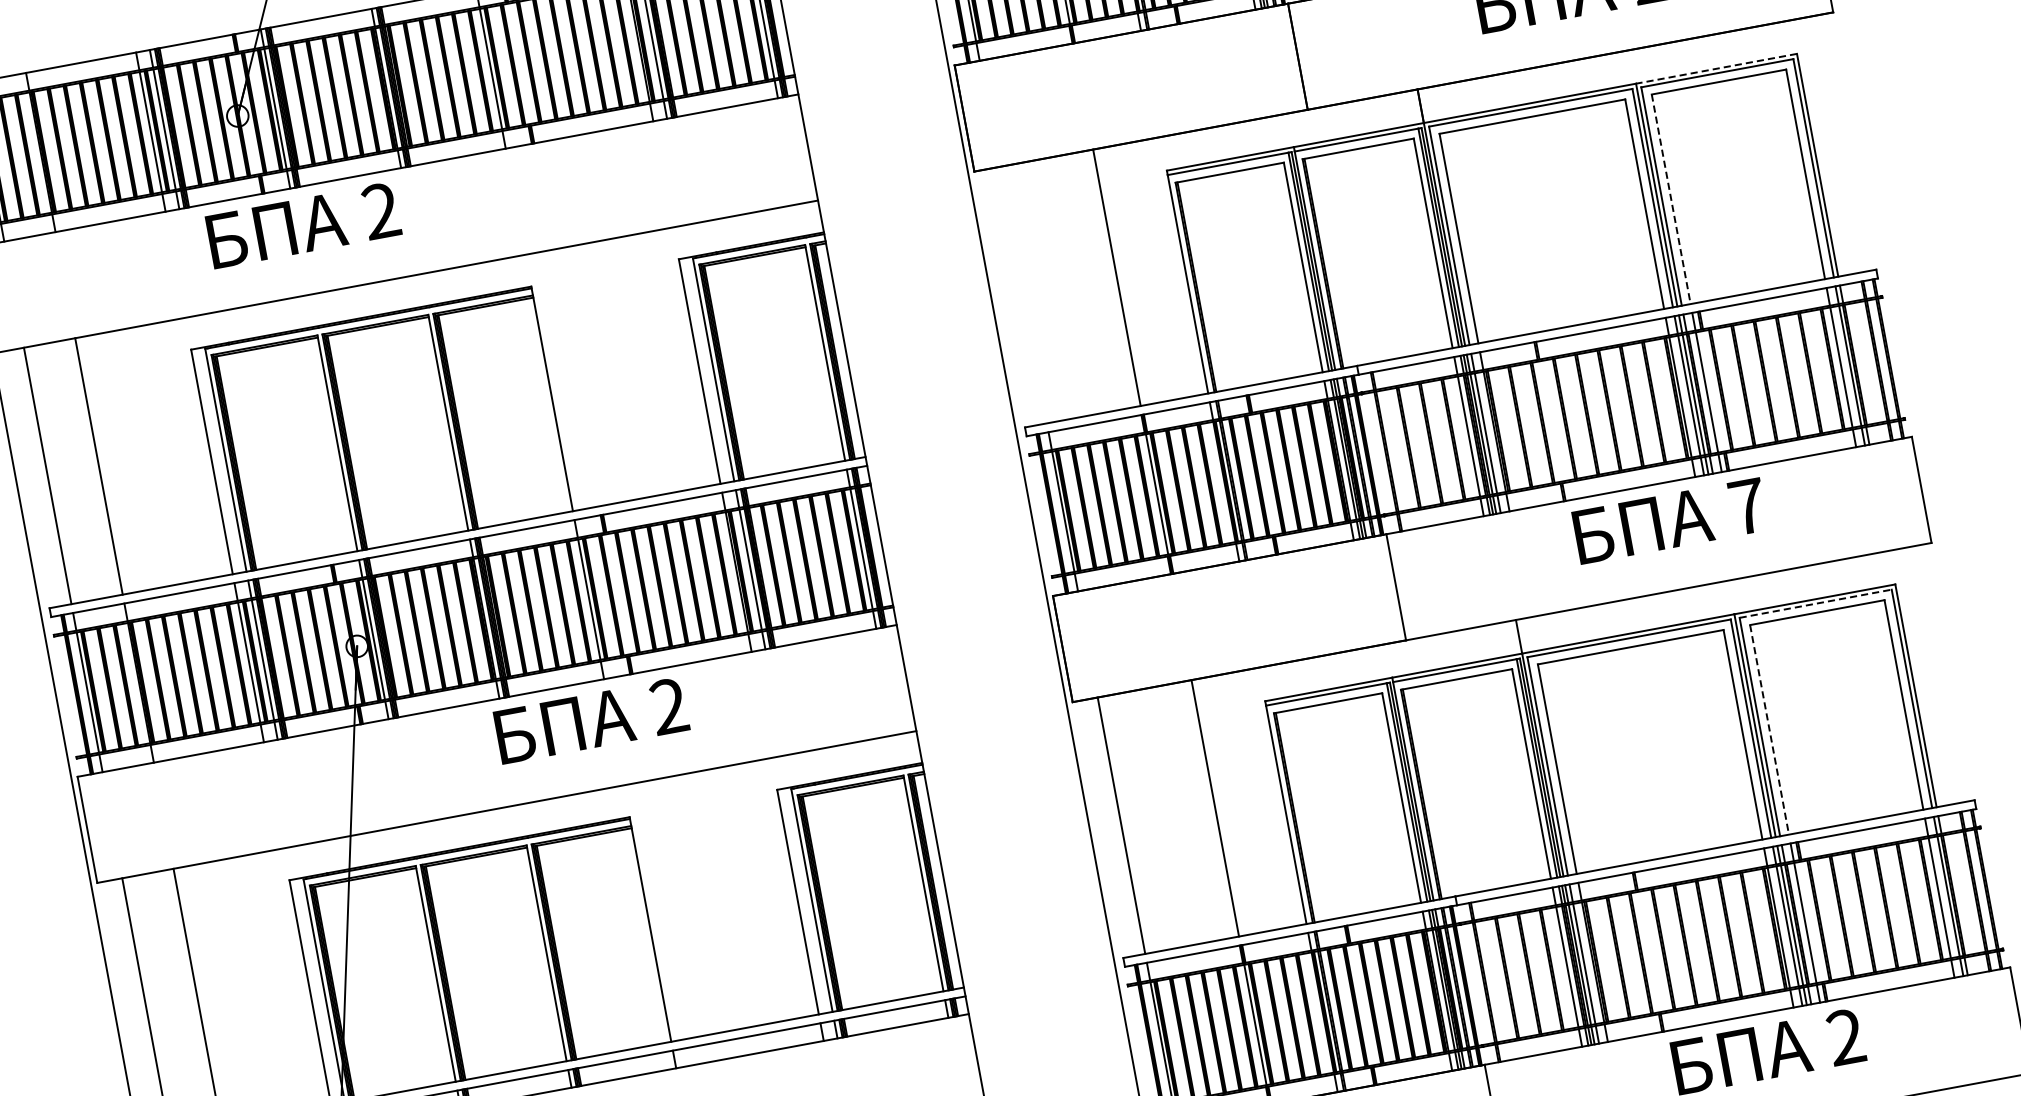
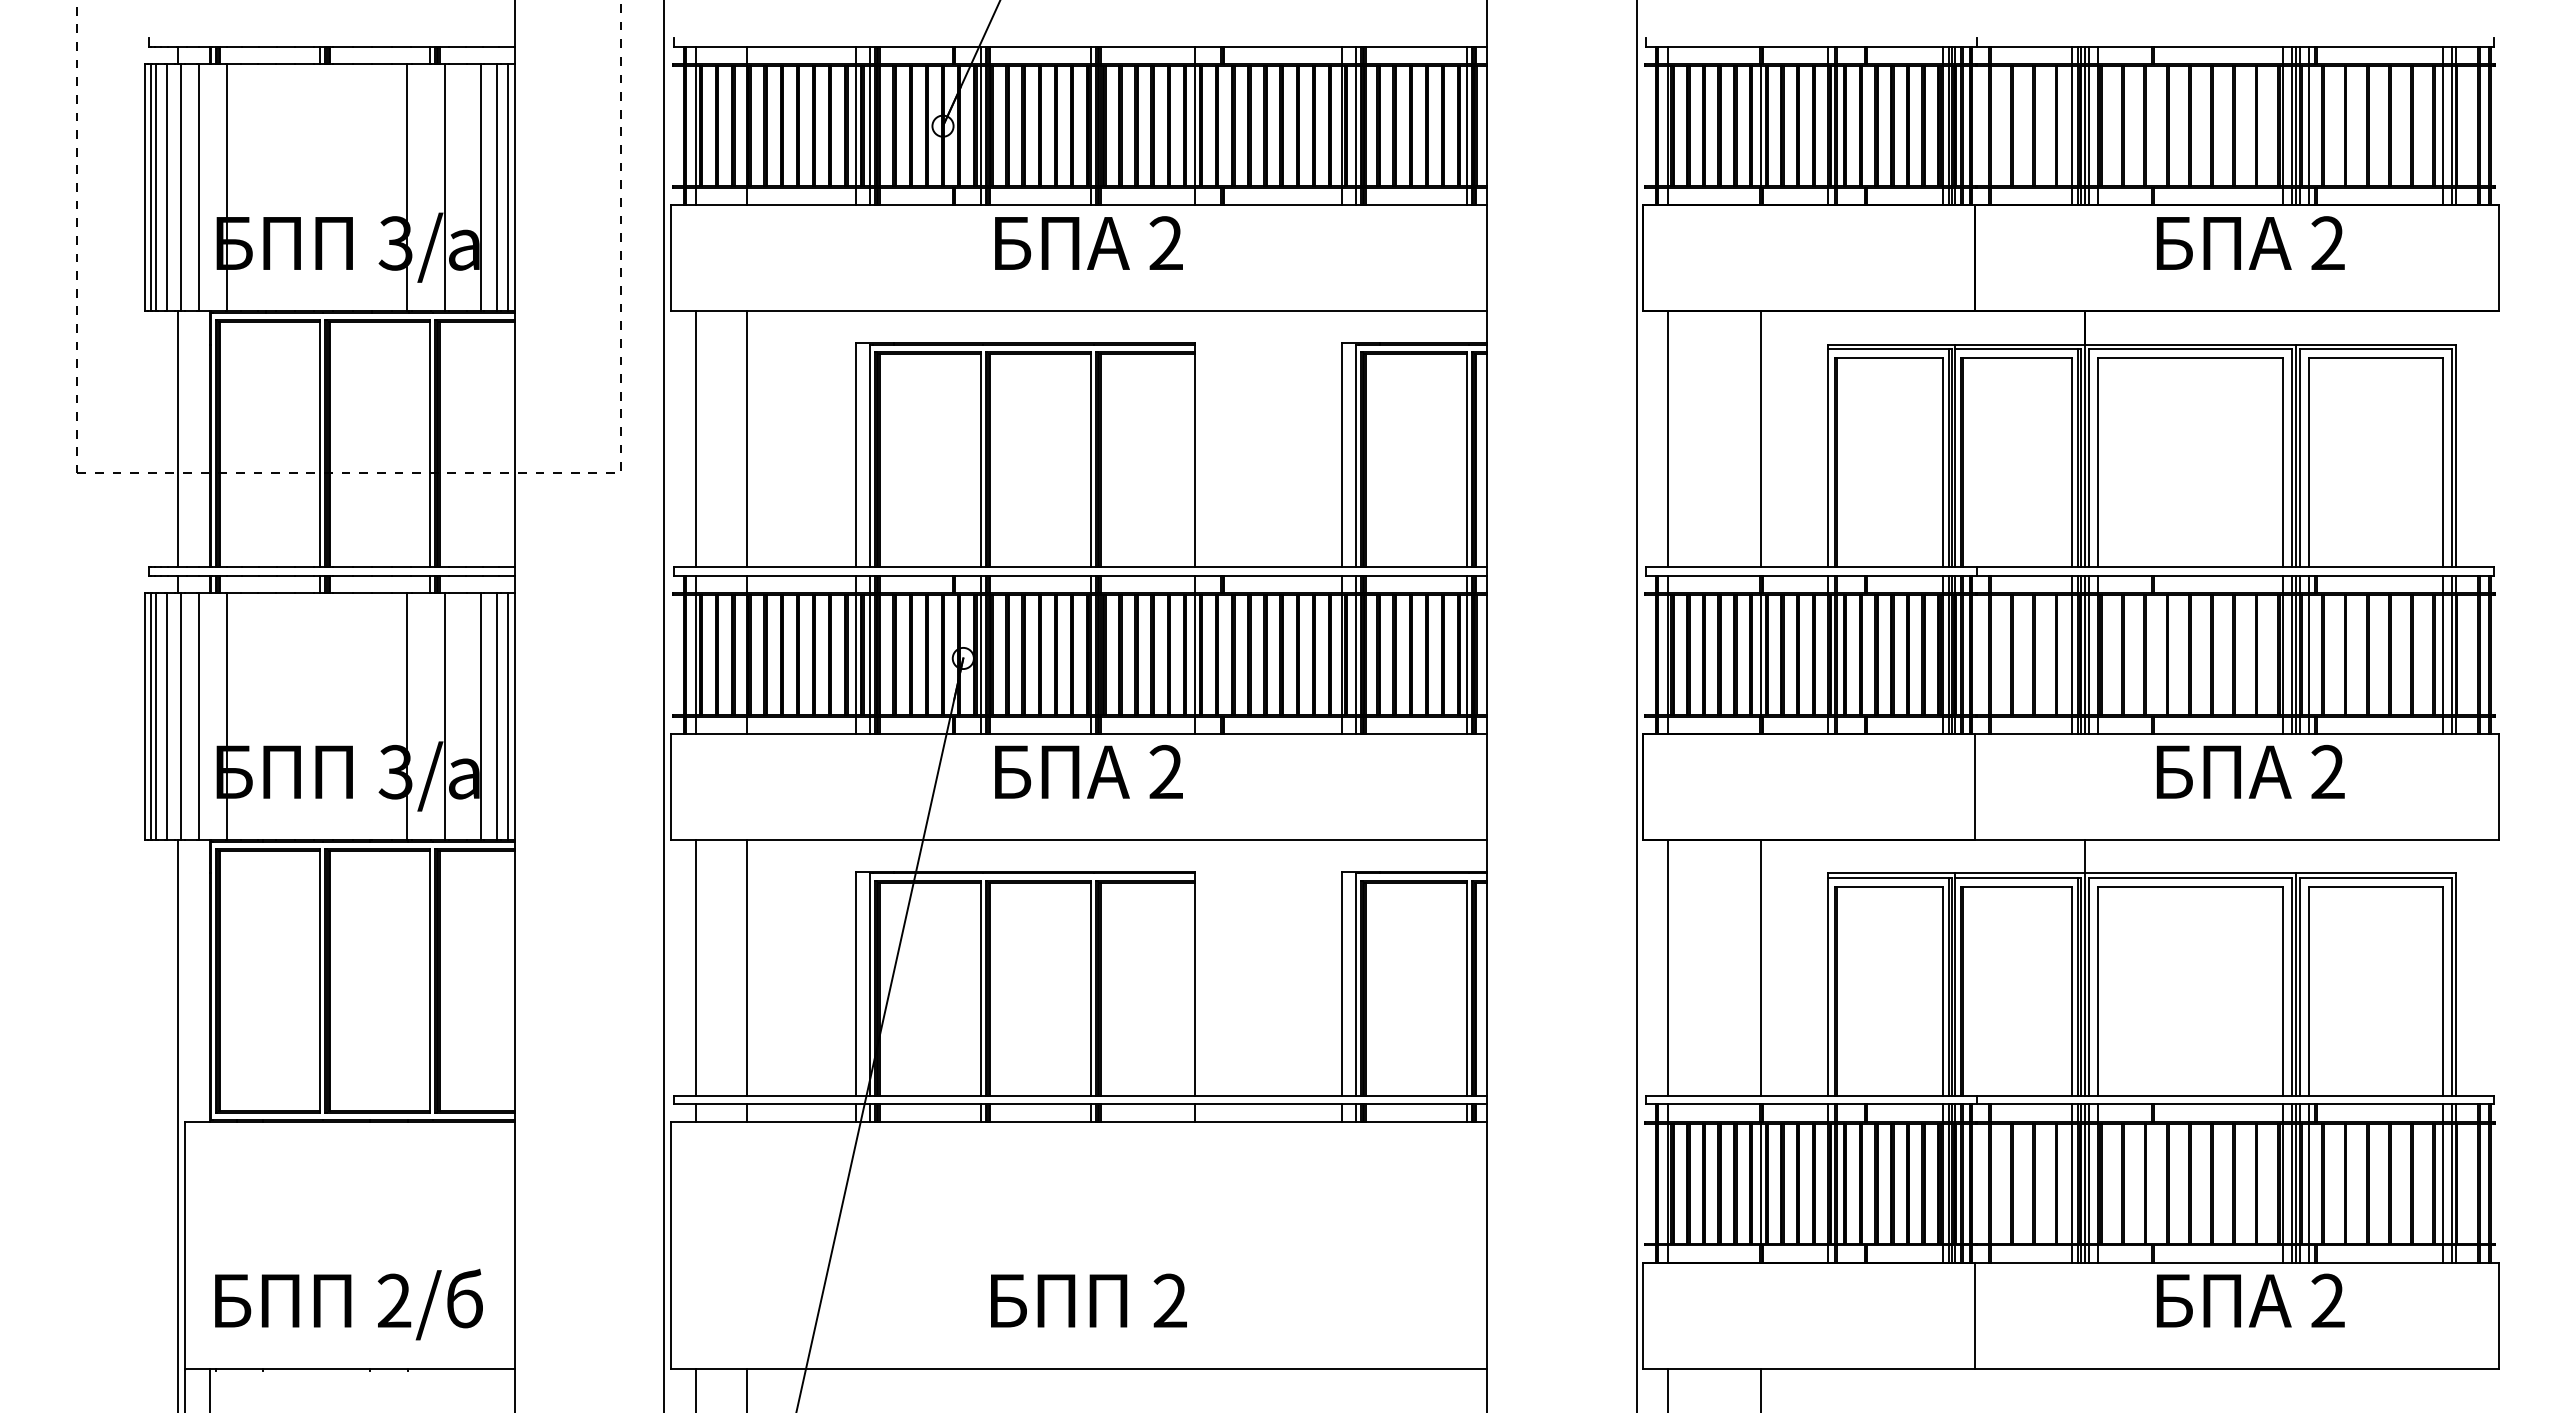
line: (1715, 68) -> (2375, 344), dashed -> solid
line: (1671, 199) -> (2309, 462), dashed -> solid
text: (303, 224) -> (1088, 242), moved
line: (1022, 294) -> (1667, 438), added
text: (1747, 506) -> (2327, 771), 7 -> 2
line: (1815, 603) -> (2376, 877), dashed -> solid
text: (591, 720) -> (1088, 771), moved
line: (1769, 730) -> (2309, 991), dashed -> solid

